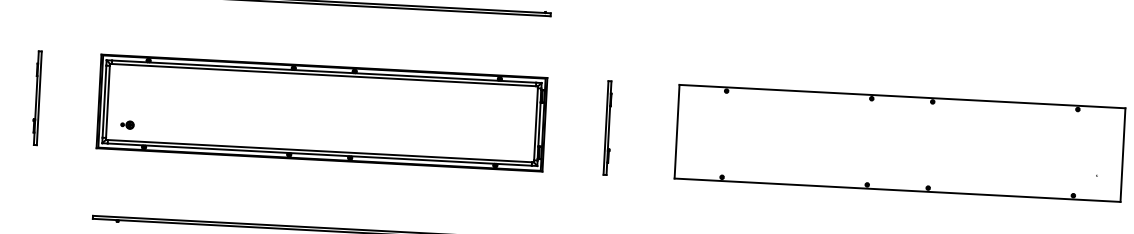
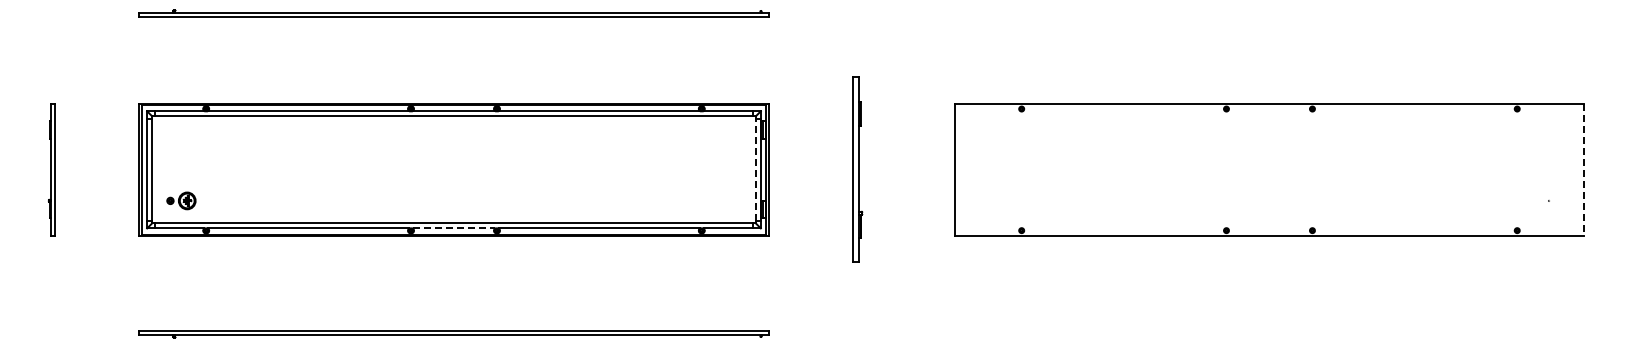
part: (126, 124) -> (180, 200), size x1.6
line: (535, 124) -> (755, 169), solid -> dashed
part: (608, 127) -> (857, 169), size x1.4
line: (320, 154) -> (454, 228), solid -> dashed
line: (1123, 155) -> (1584, 170), solid -> dashed

